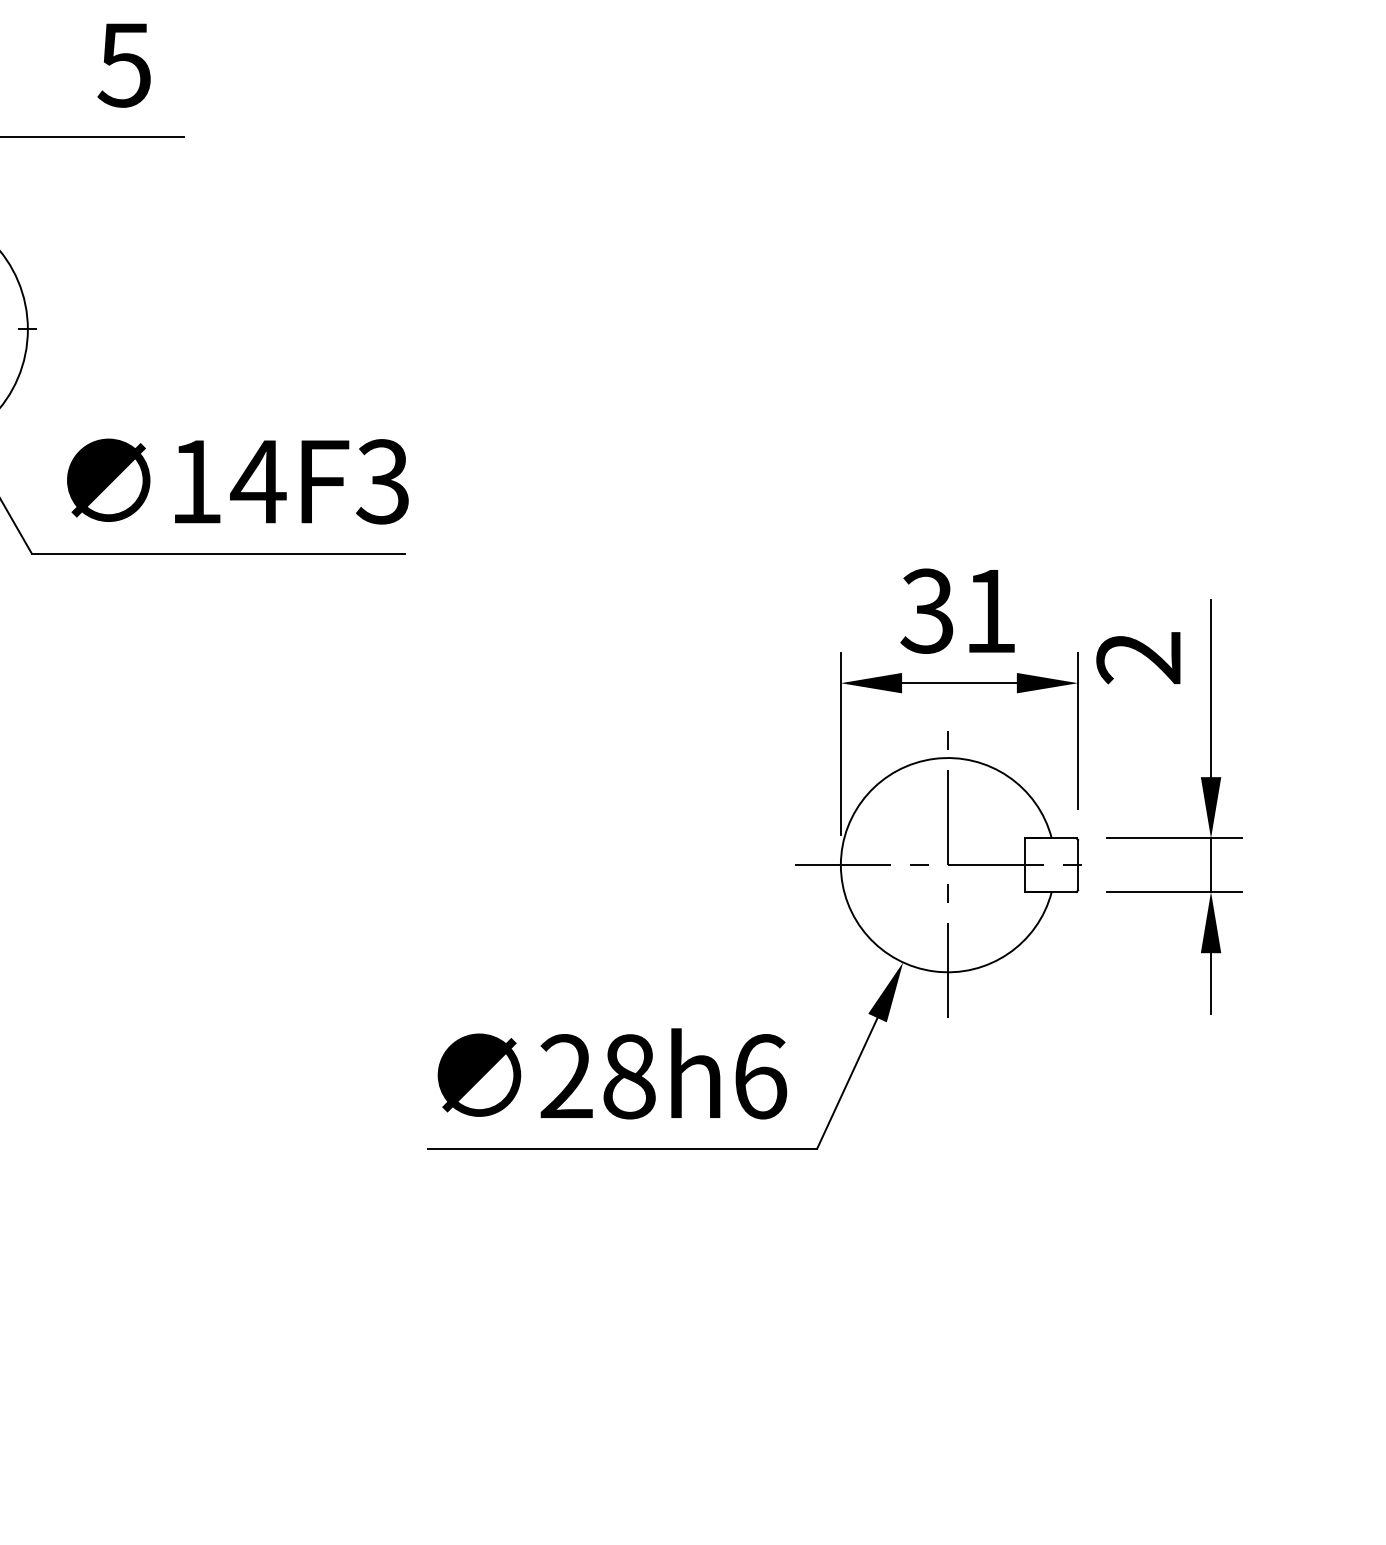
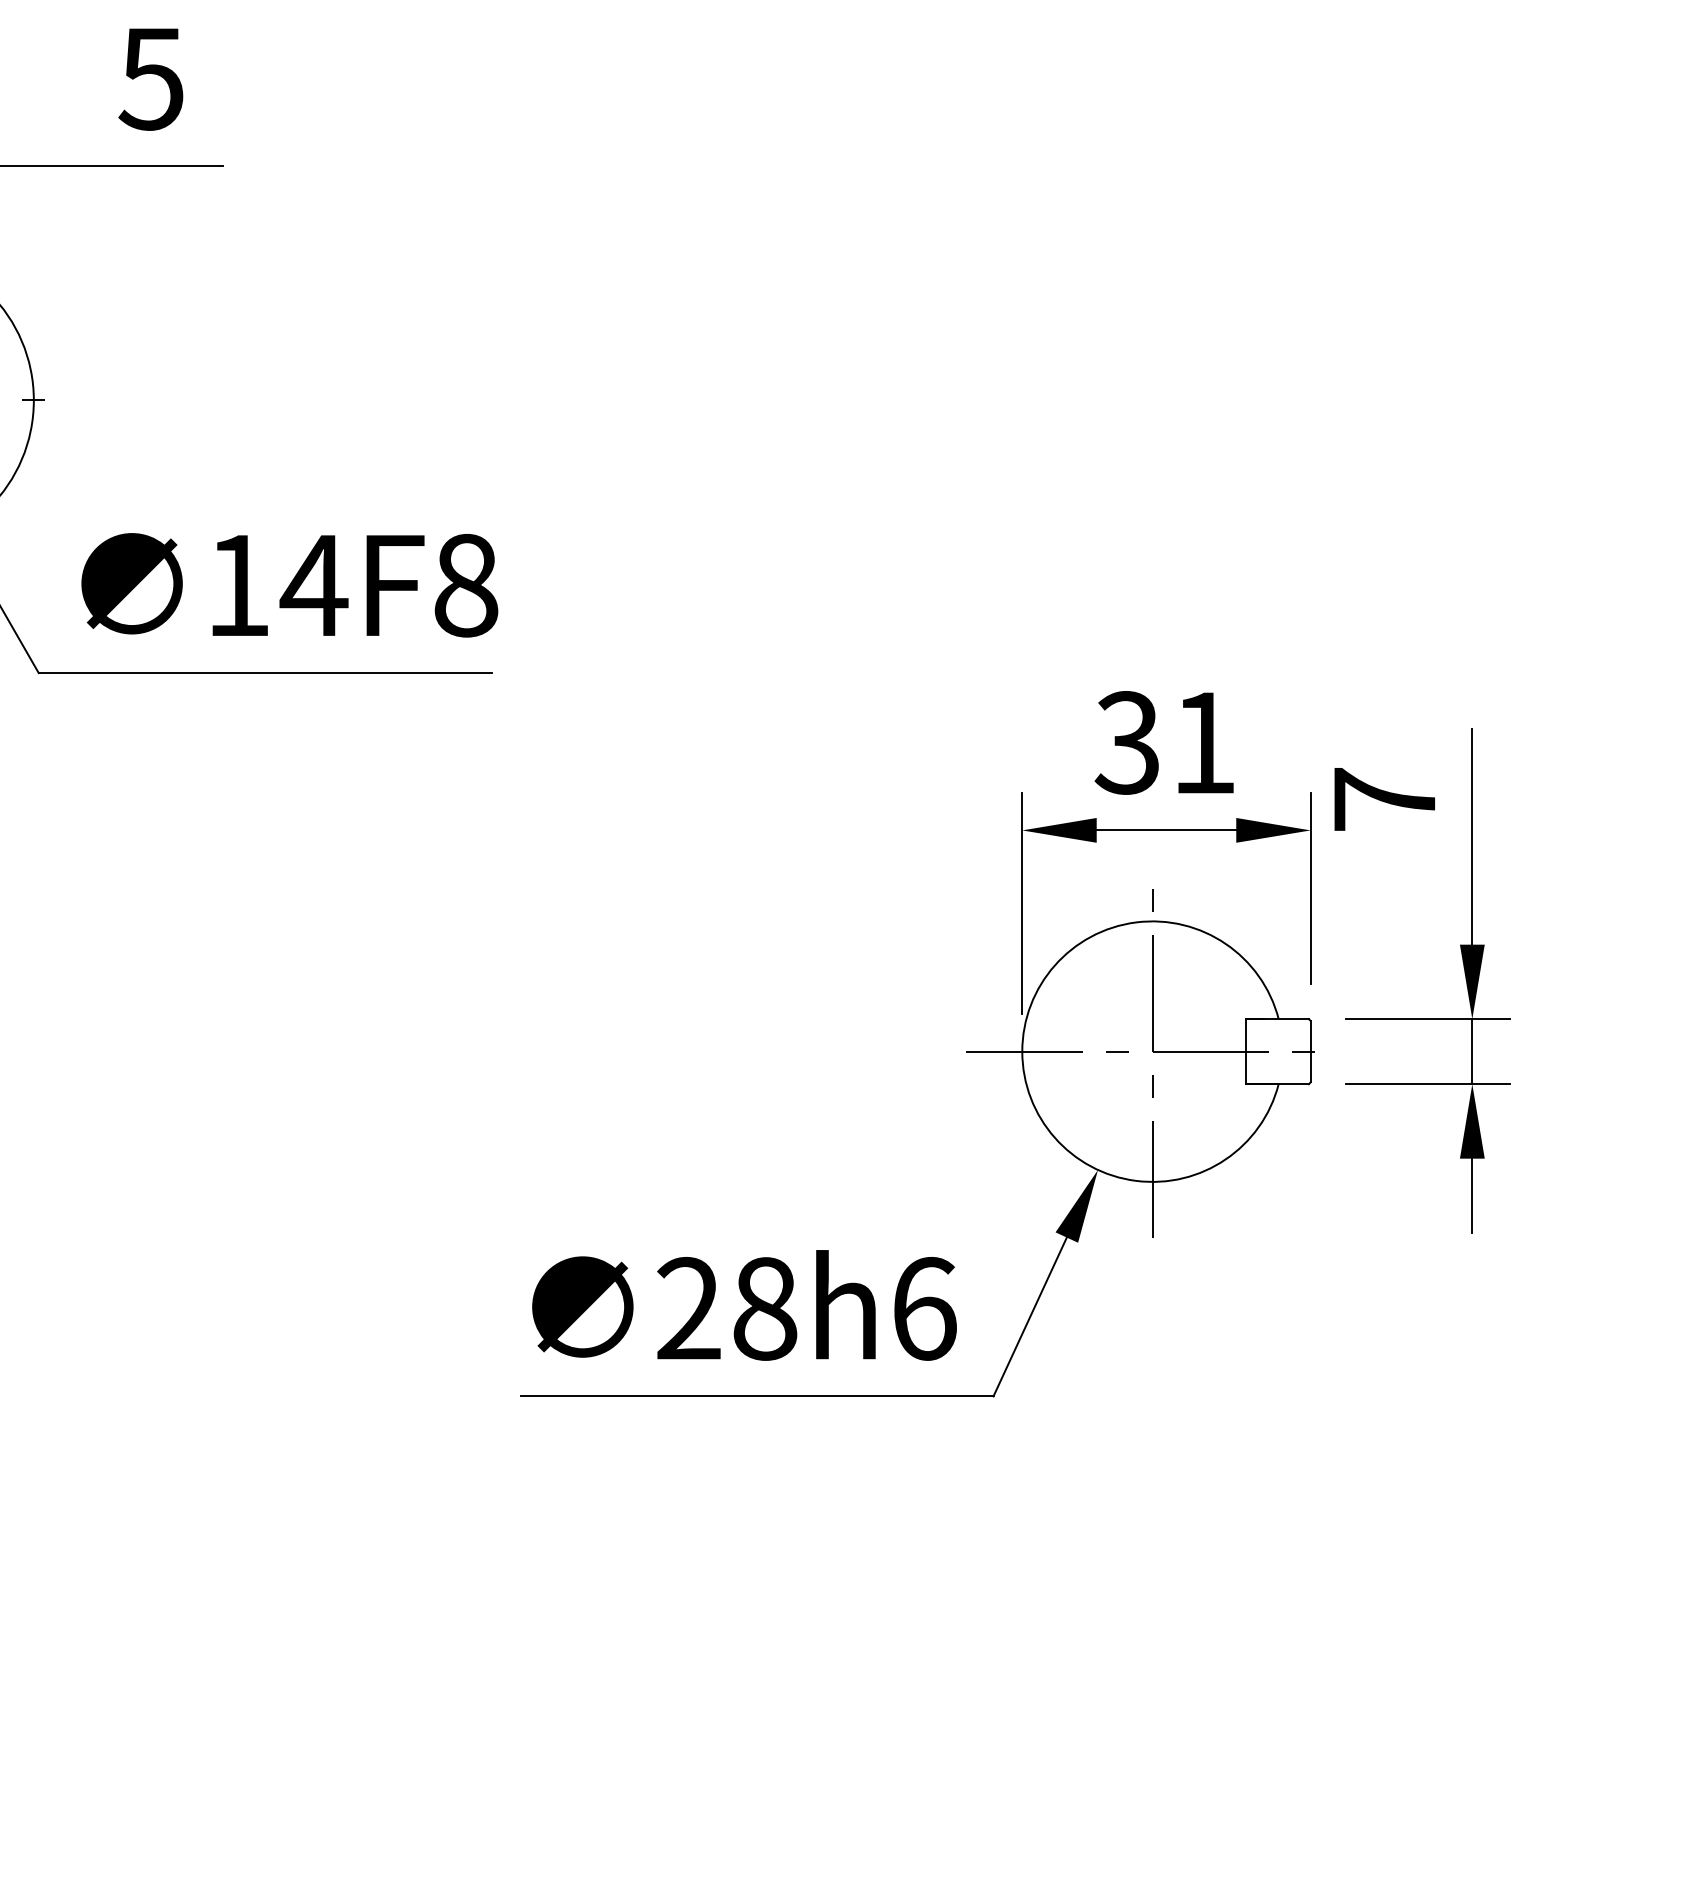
text: (382, 481) -> (465, 585), 14F3 -> 14F8
text: (1137, 657) -> (1383, 799), 2 -> 7

